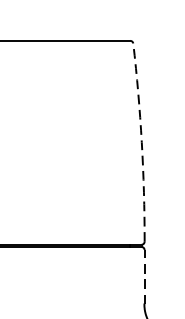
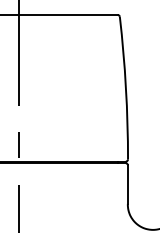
arc: (141, 143) -> (125, 88), dashed -> solid
line: (143, 276) -> (127, 184), dashed -> solid

